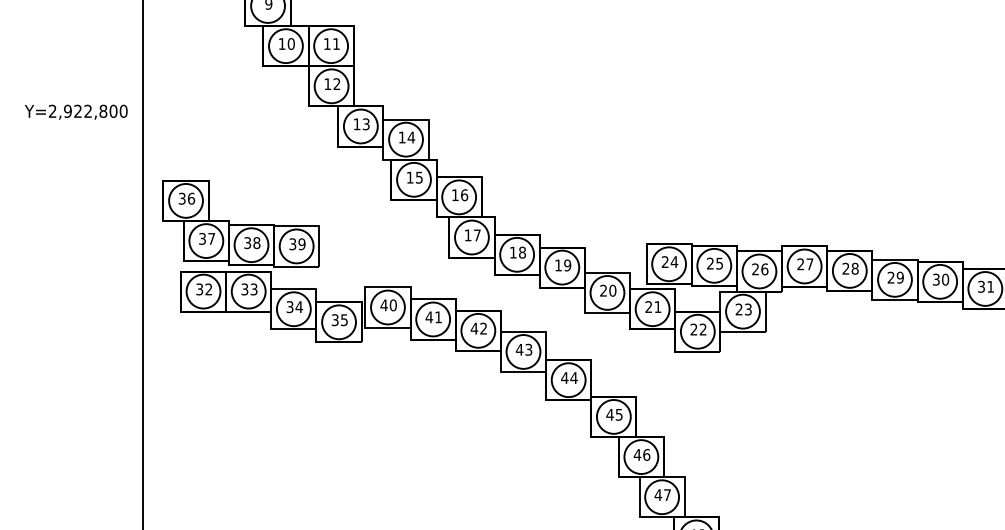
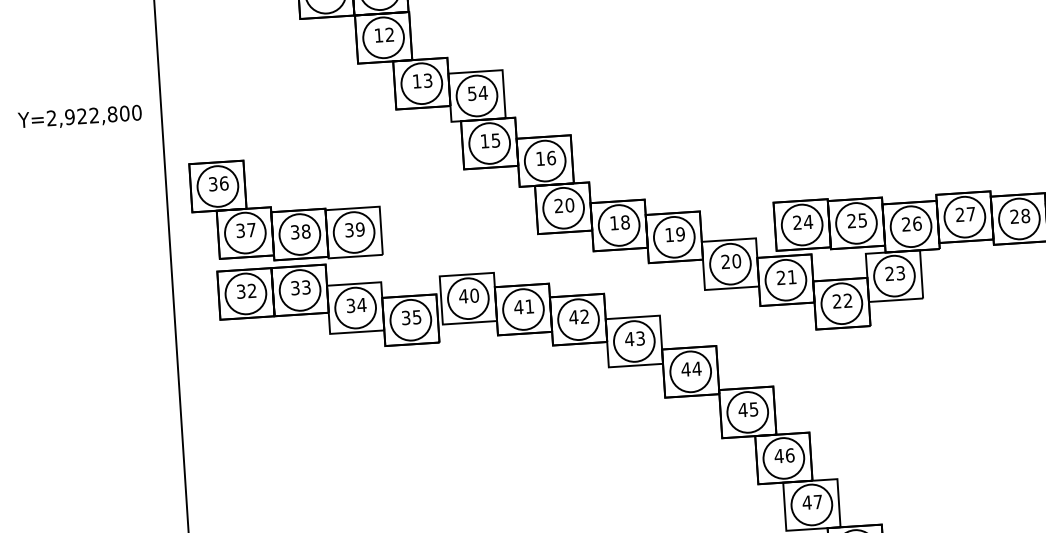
text: (76, 111) -> (80, 116), moved
text: (401, 137) -> (471, 93), 14 -> 54
text: (472, 235) -> (564, 205), 17 -> 20

